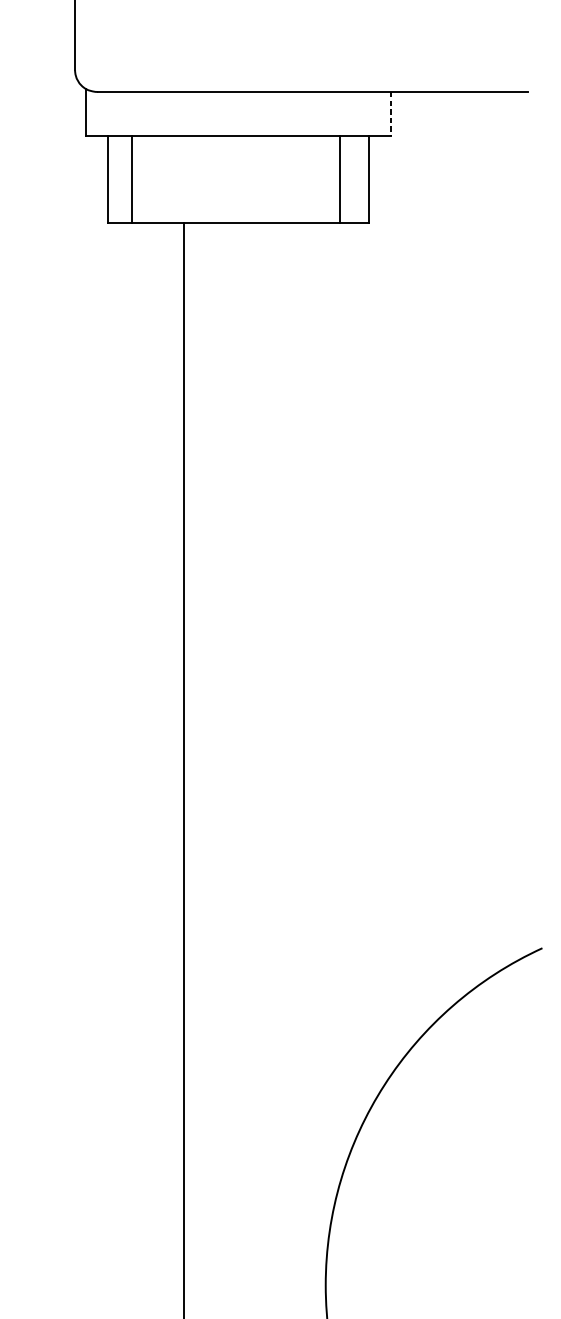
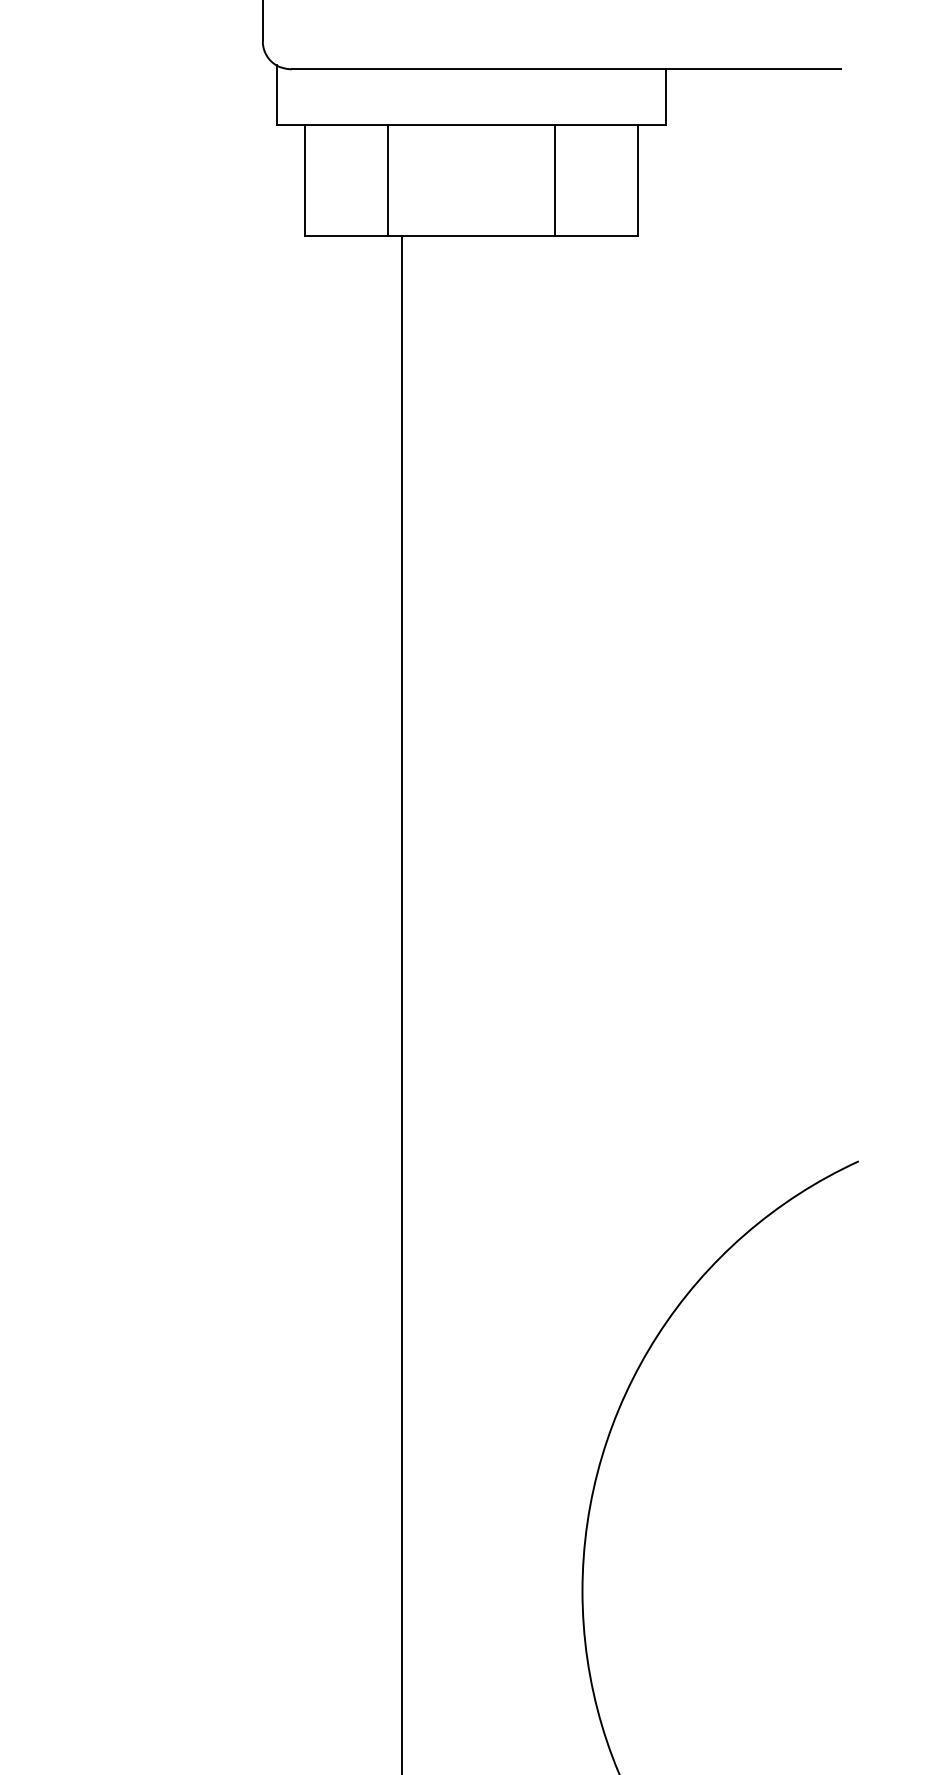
line: (390, 114) -> (665, 97), dashed -> solid
line: (131, 179) -> (387, 180), moved
line: (339, 179) -> (554, 180), moved

